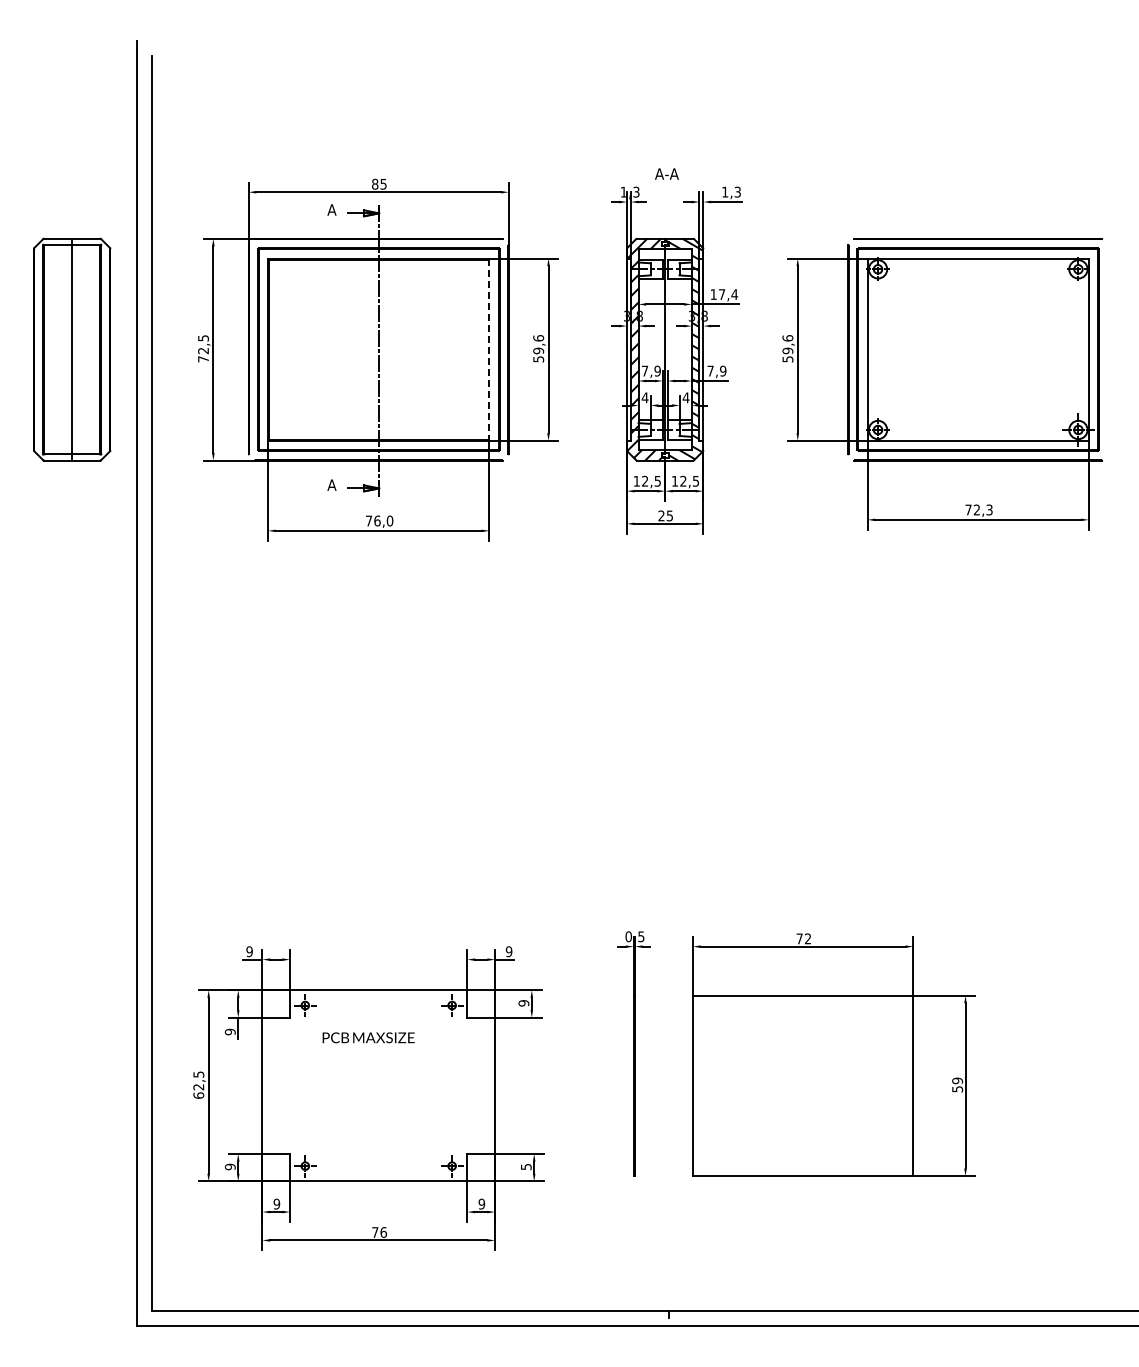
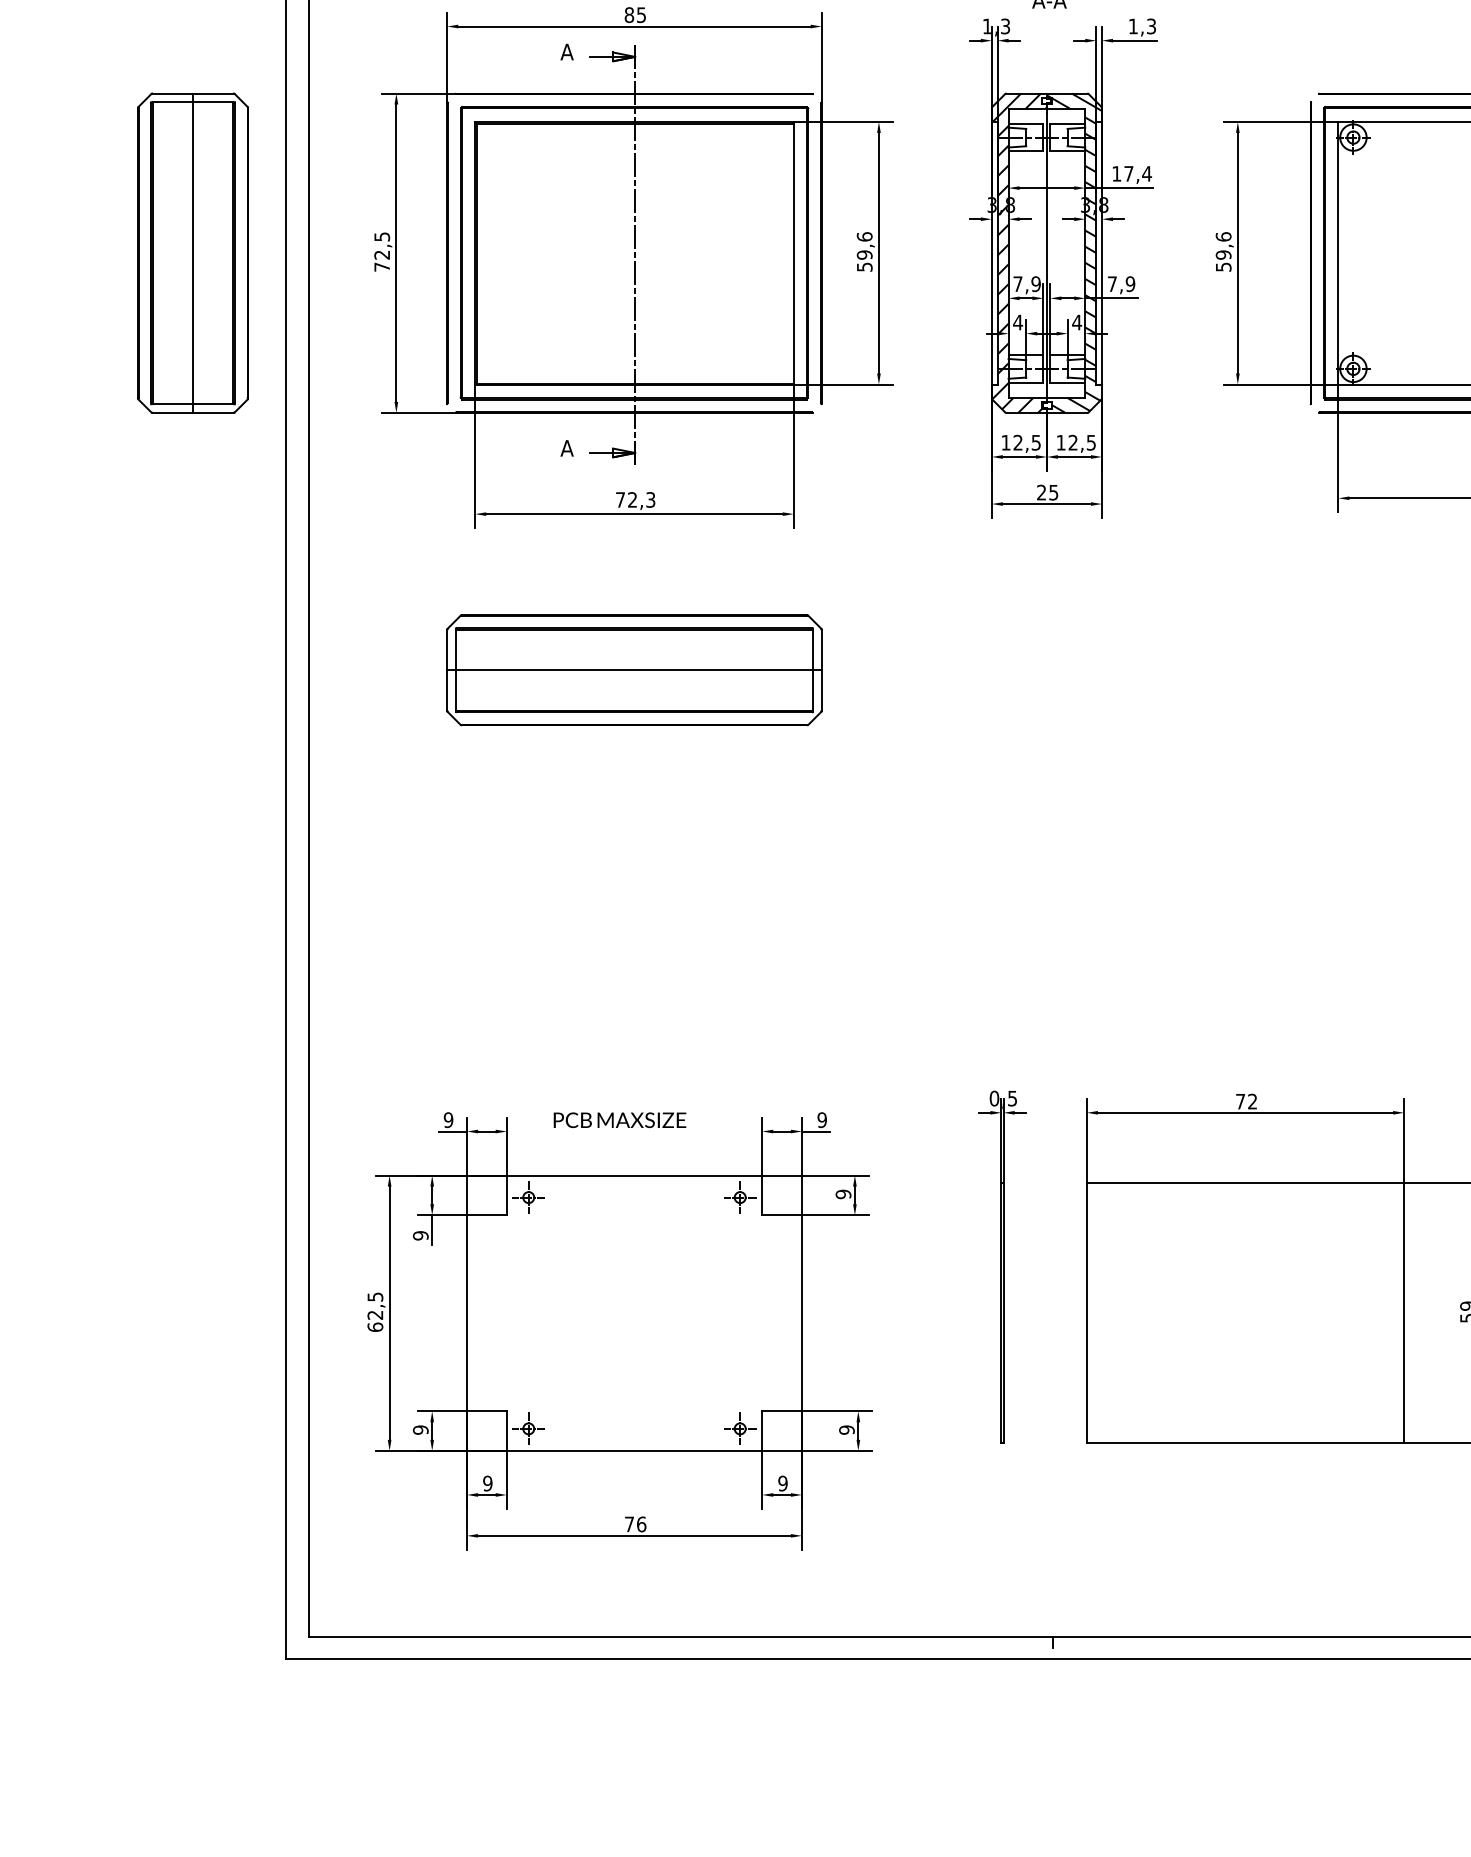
line: (489, 350) -> (793, 254), dashed -> solid
text: (383, 520) -> (641, 499), 76,0 -> 72,3
part: (378, 639) -> (634, 670), added
text: (368, 1037) -> (619, 1119), moved
text: (525, 1166) -> (845, 1429), 5 -> 9

